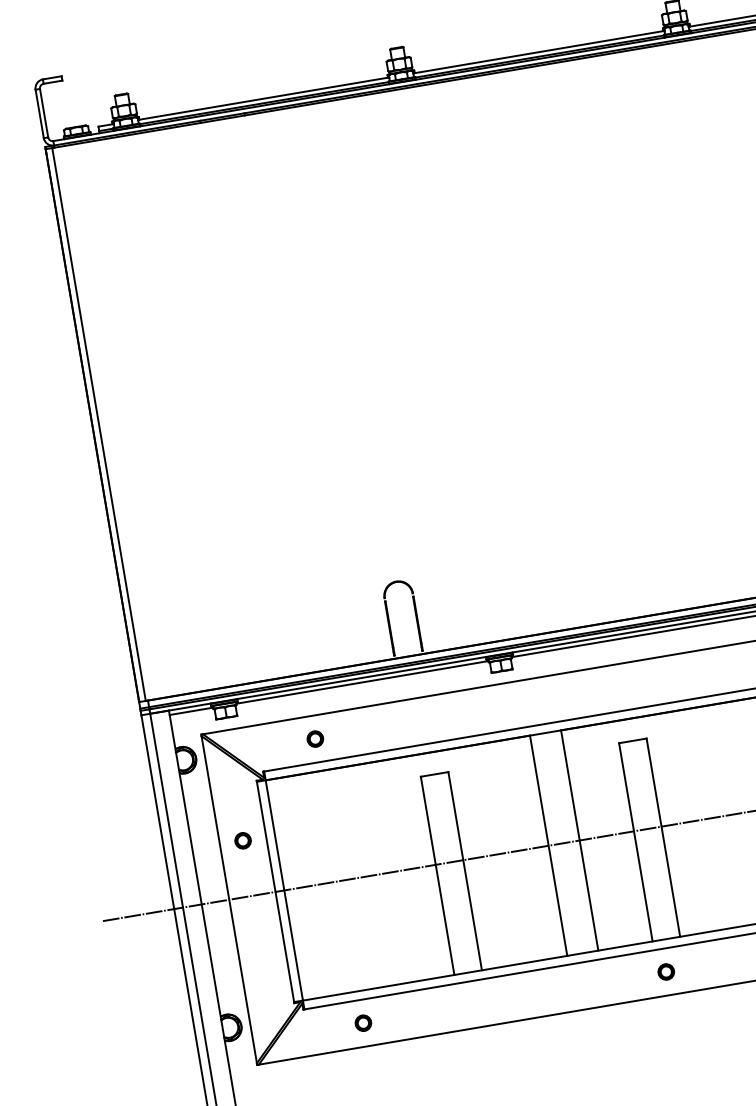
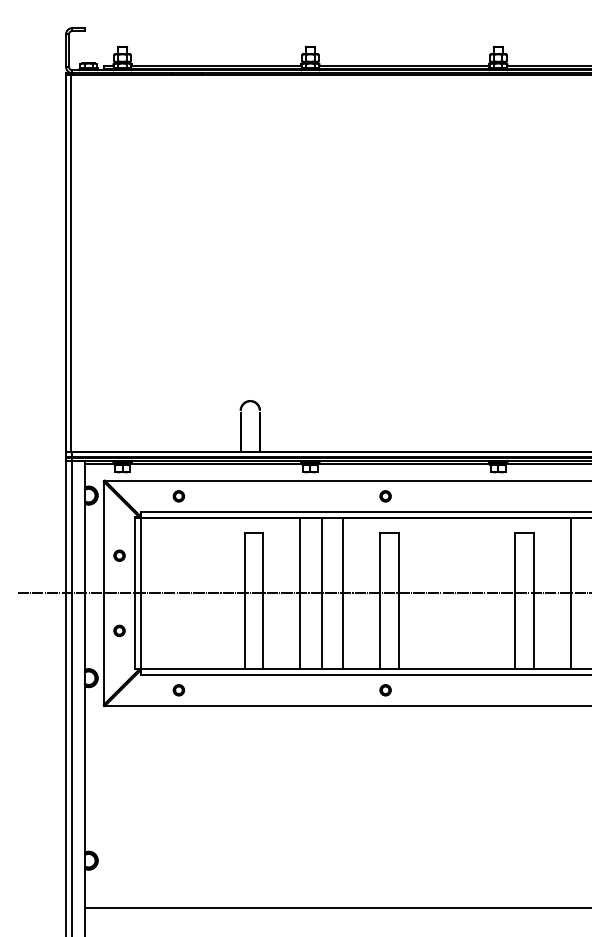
part: (618, 688) -> (385, 496), added
line: (517, 851) -> (300, 593), added
part: (261, 950) -> (119, 630), added

